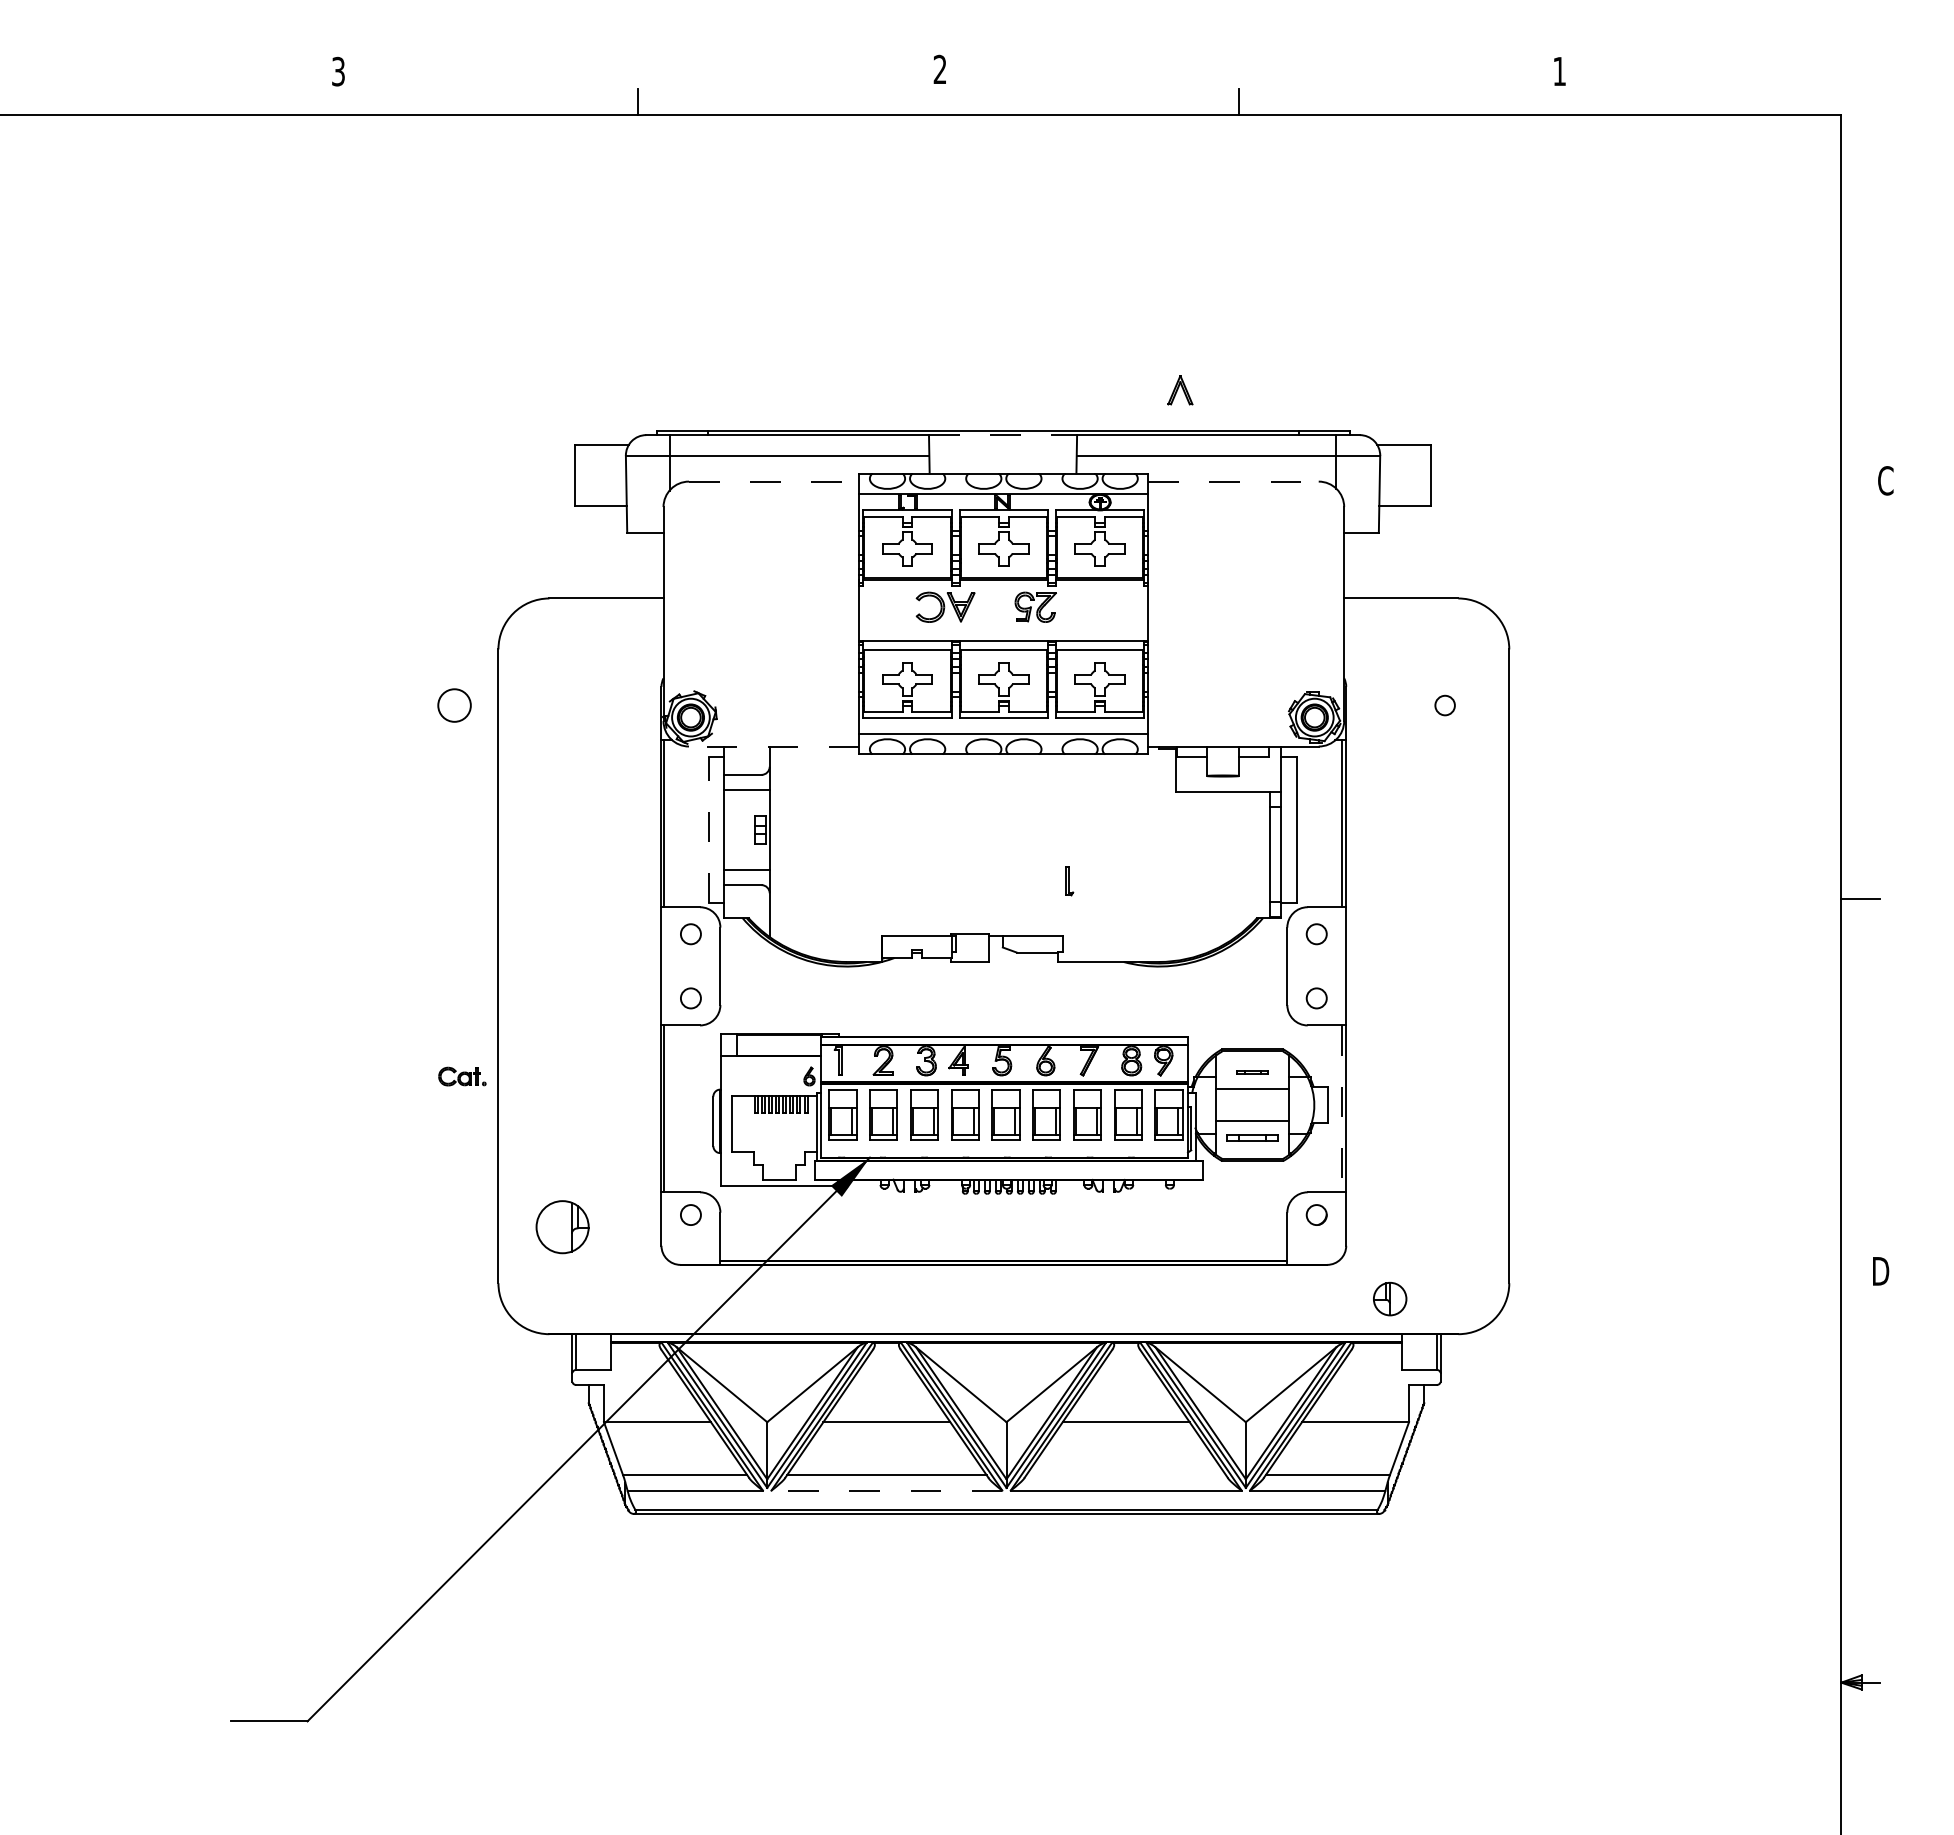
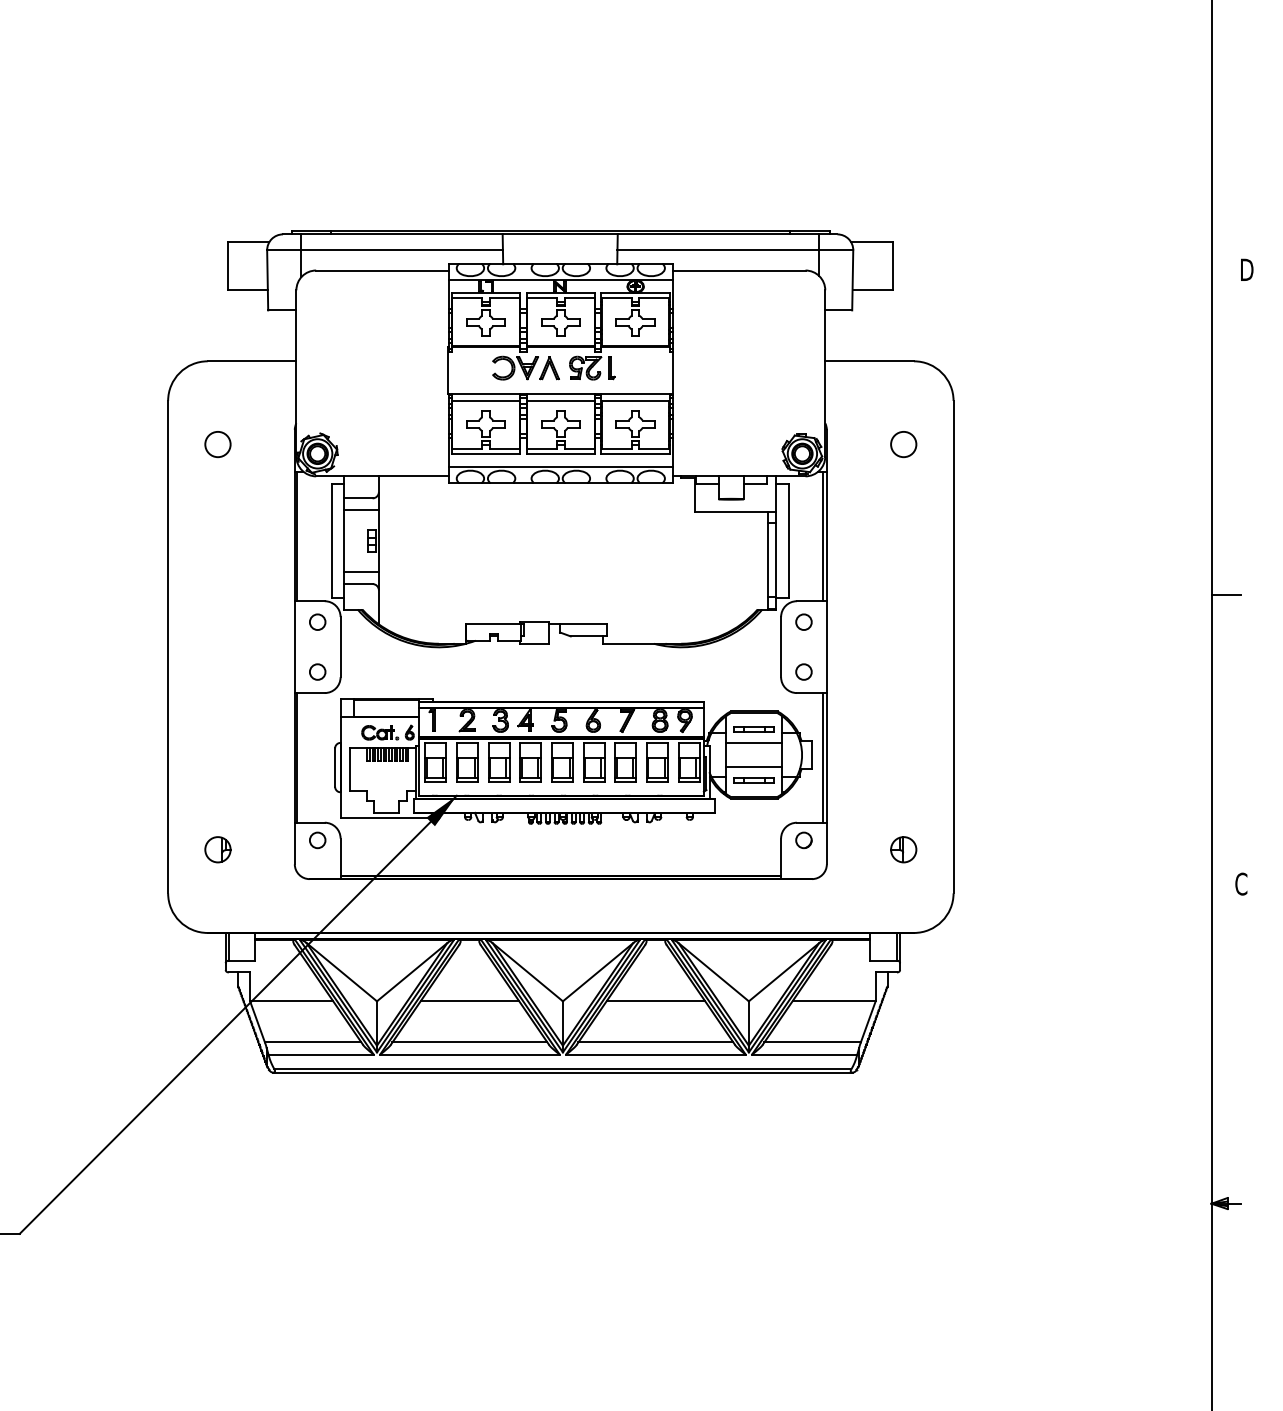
part: (1180, 390) -> (549, 368), moved
line: (1003, 435) -> (560, 234), dashed -> solid
text: (1886, 480) -> (1246, 269), C -> D
line: (774, 481) -> (382, 270), dashed -> solid
line: (1234, 481) -> (740, 270), dashed -> solid
circle: (454, 705) -> (217, 444), moved
circle: (1444, 705) -> (903, 444), size x1.67
line: (773, 746) -> (381, 476), dashed -> solid
line: (708, 829) -> (331, 540), dashed -> solid
part: (1069, 881) -> (611, 368), moved
part: (1252, 1072) -> (754, 729), size x1.67
part: (462, 1076) -> (380, 732), moved
line: (1341, 1109) -> (823, 758), dashed -> solid
part: (562, 1226) -> (217, 849), size x0.62
text: (1880, 1271) -> (1241, 884), D -> C
part: (1390, 1298) -> (904, 849), moved
line: (1125, 1475) -> (655, 1042), added
line: (886, 1490) -> (469, 1054), dashed -> solid

